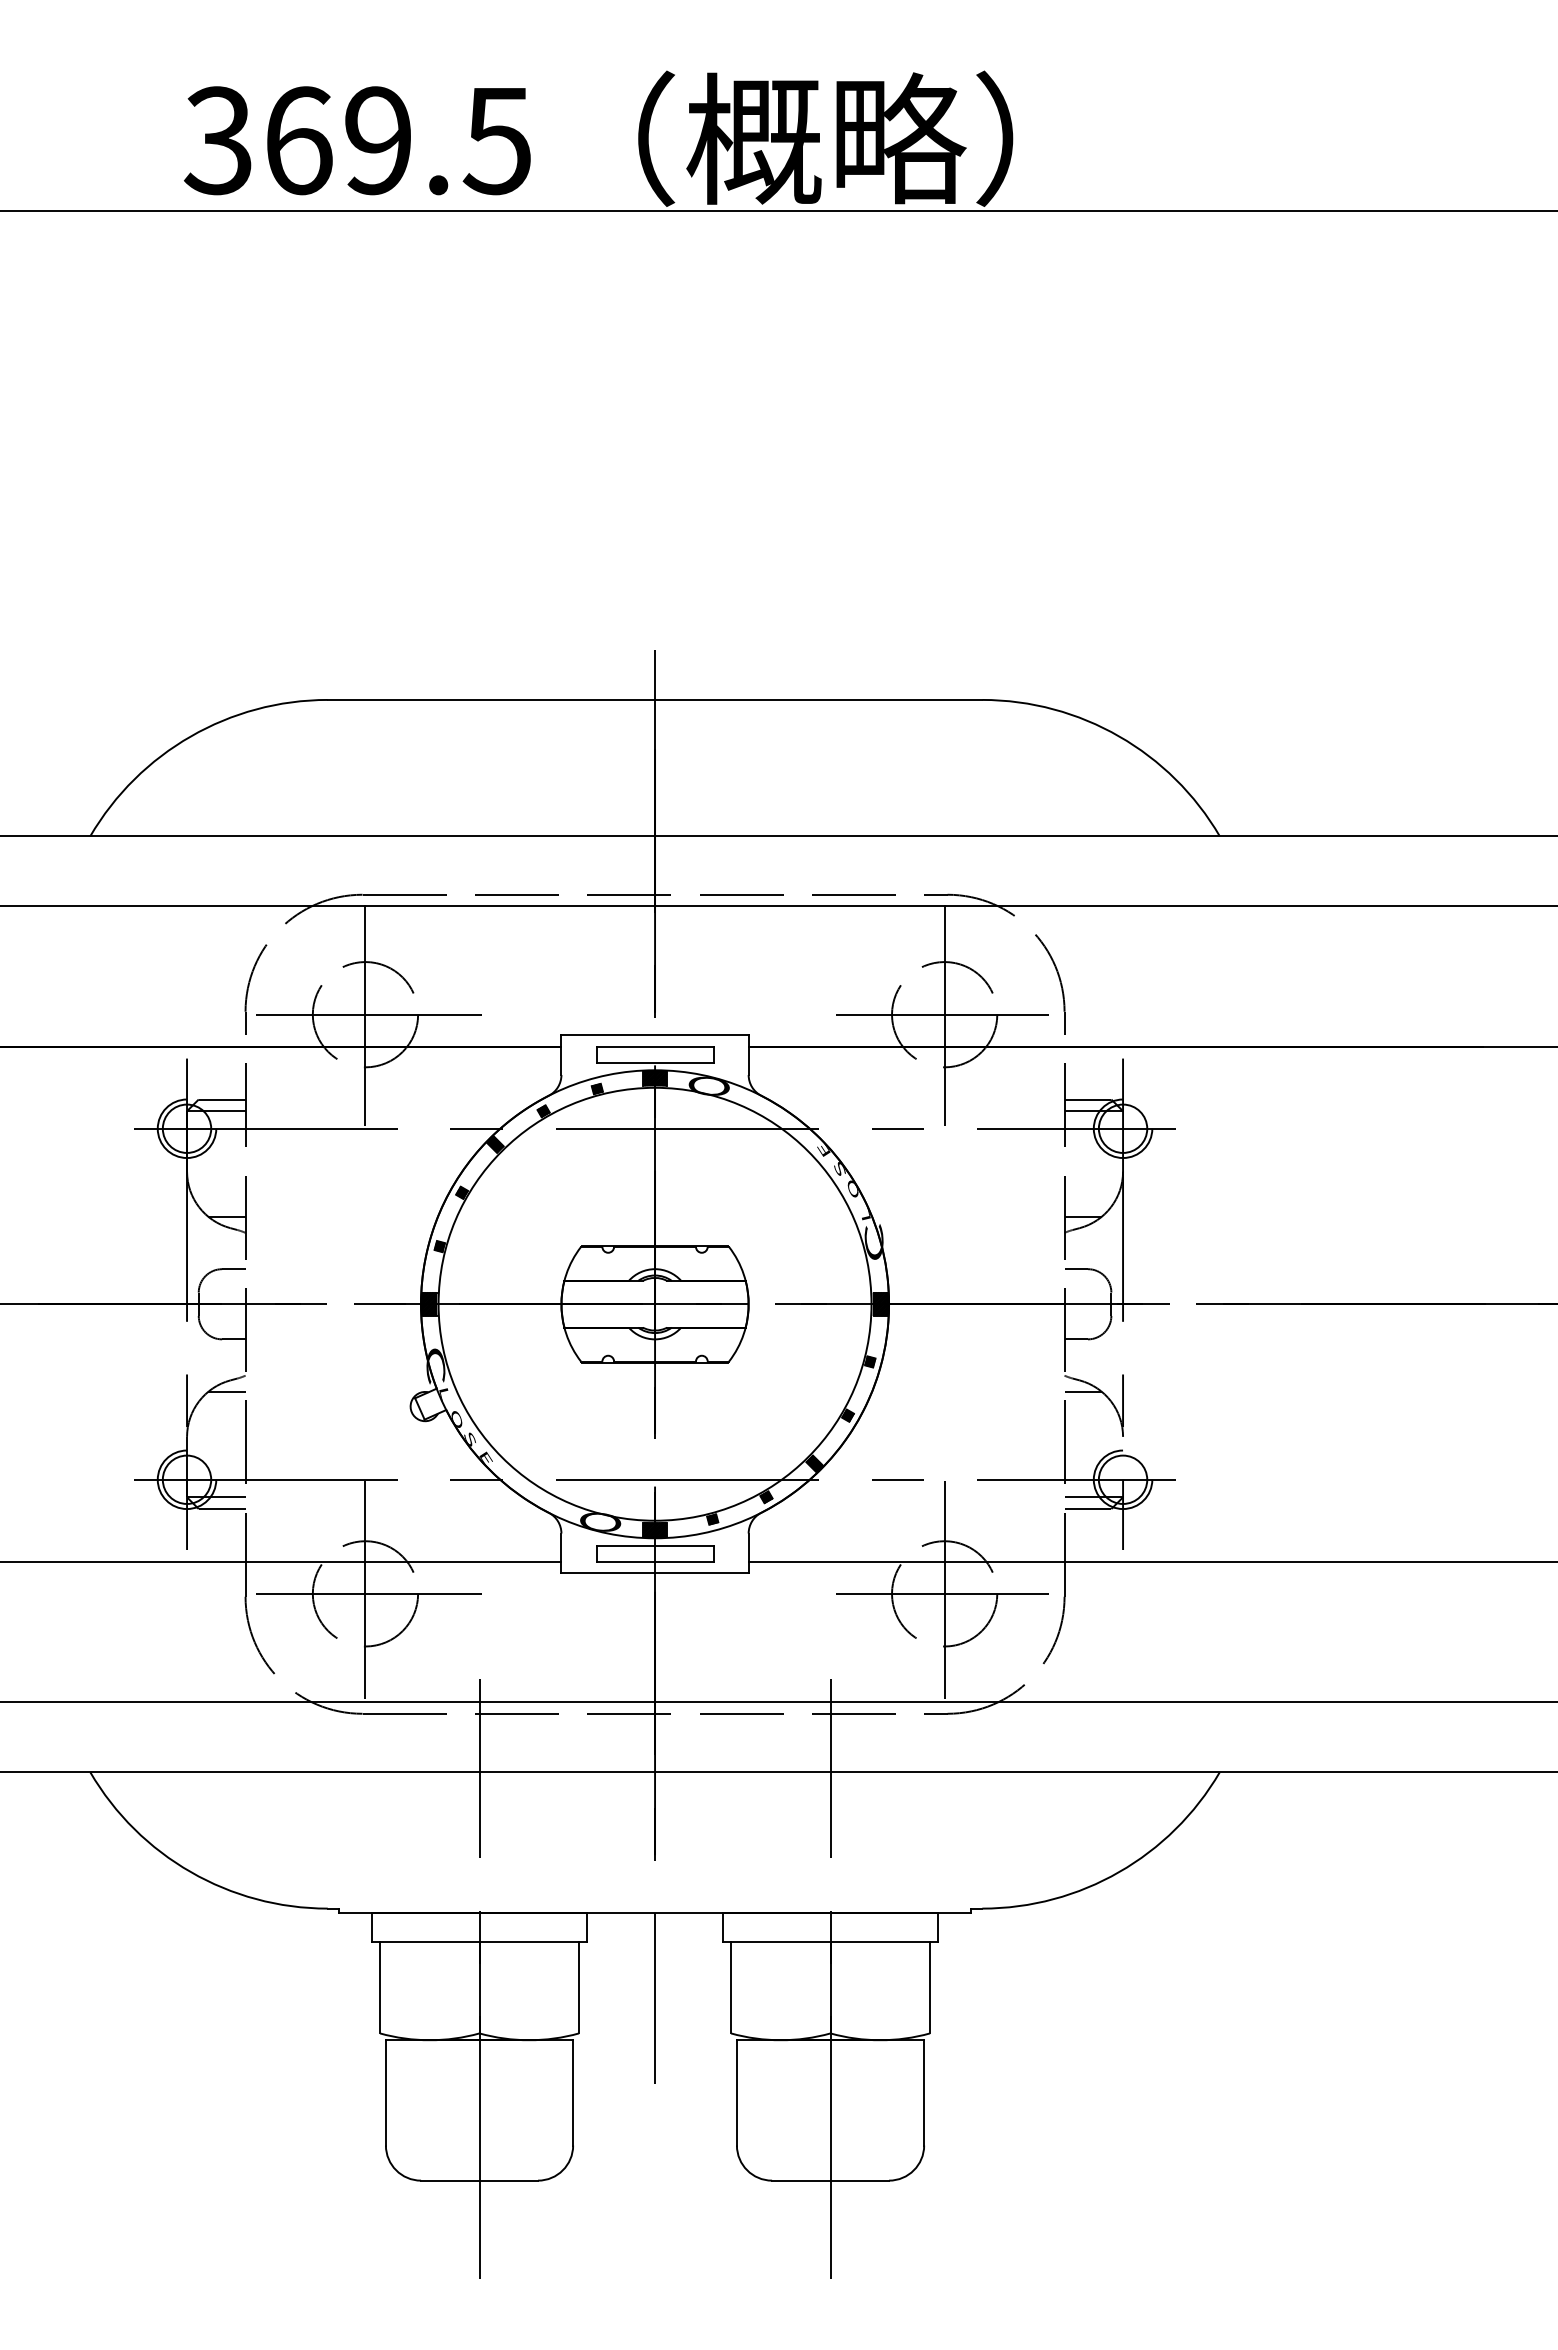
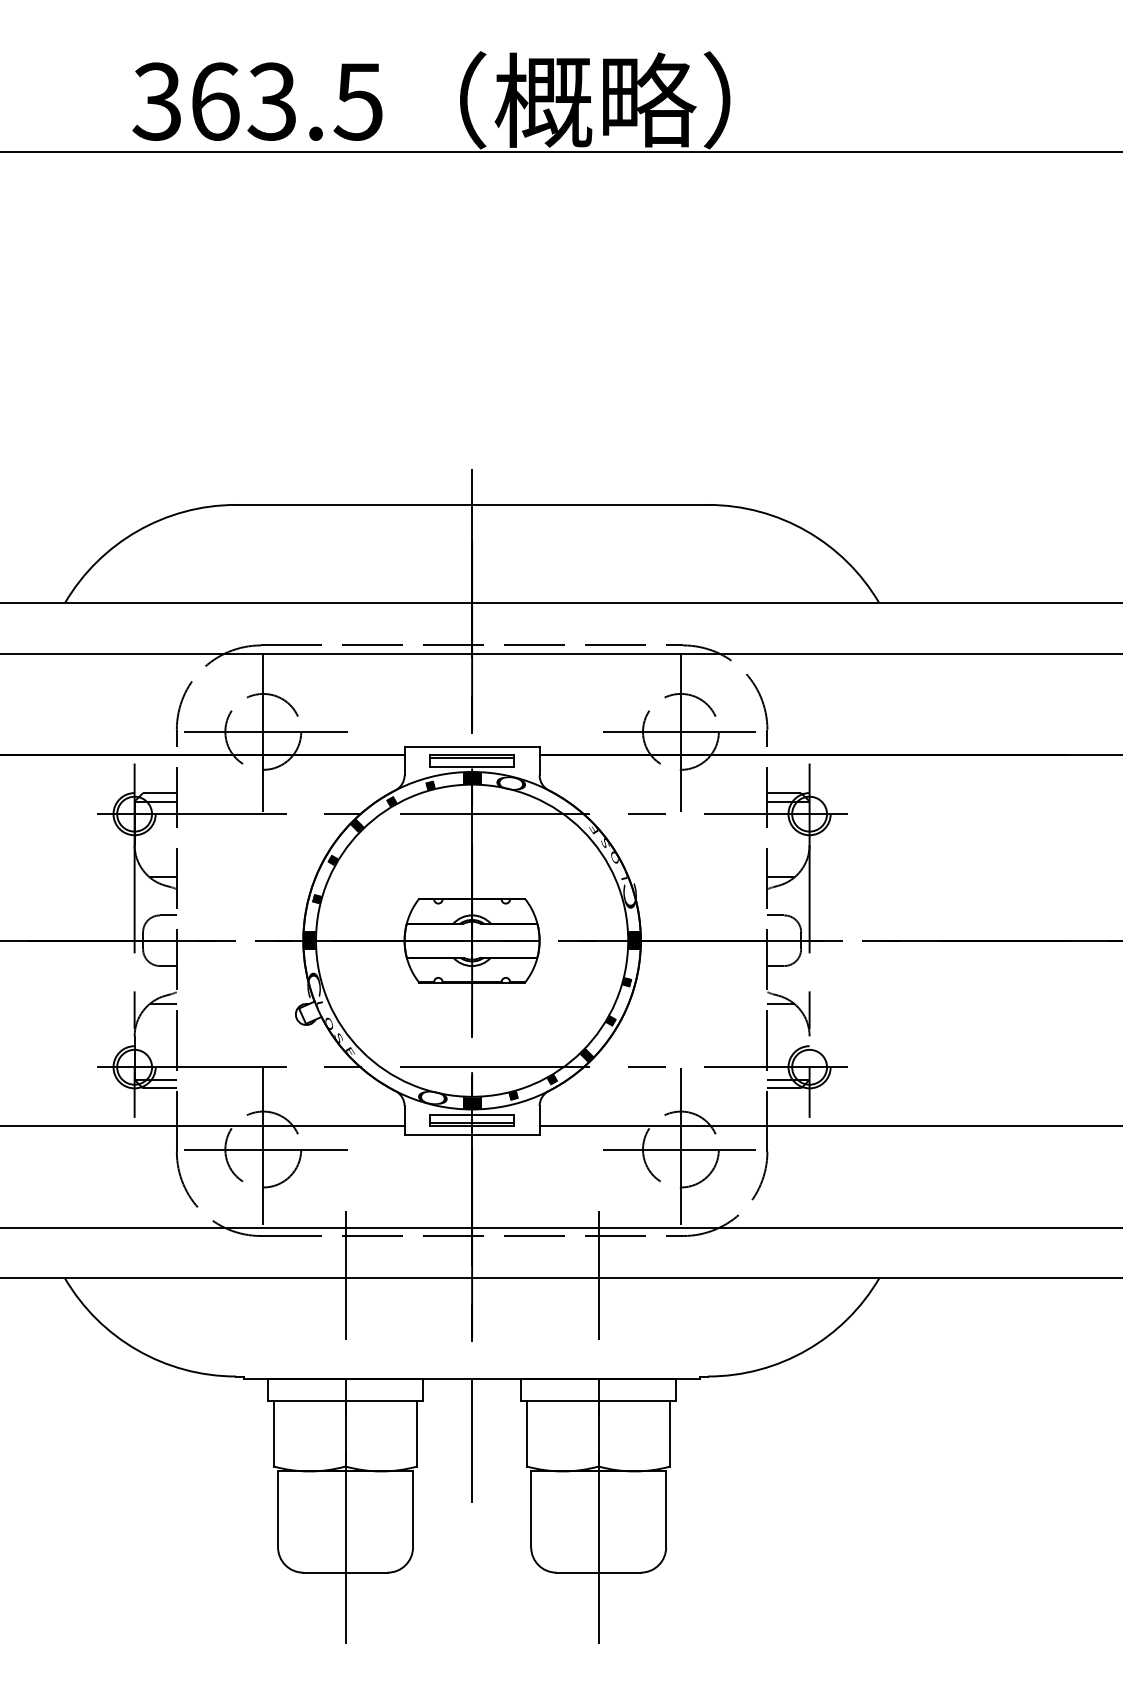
text: (376, 140) -> (271, 101), 369.5 -> 363.5
line: (654, 1051) -> (471, 758), added
line: (654, 1557) -> (471, 1123), added

